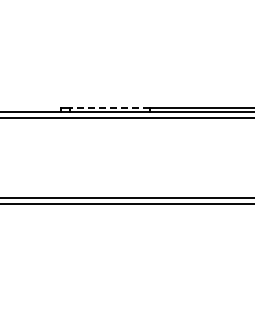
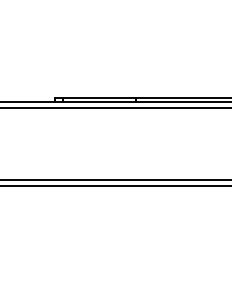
line: (109, 107) -> (99, 97), dashed -> solid

